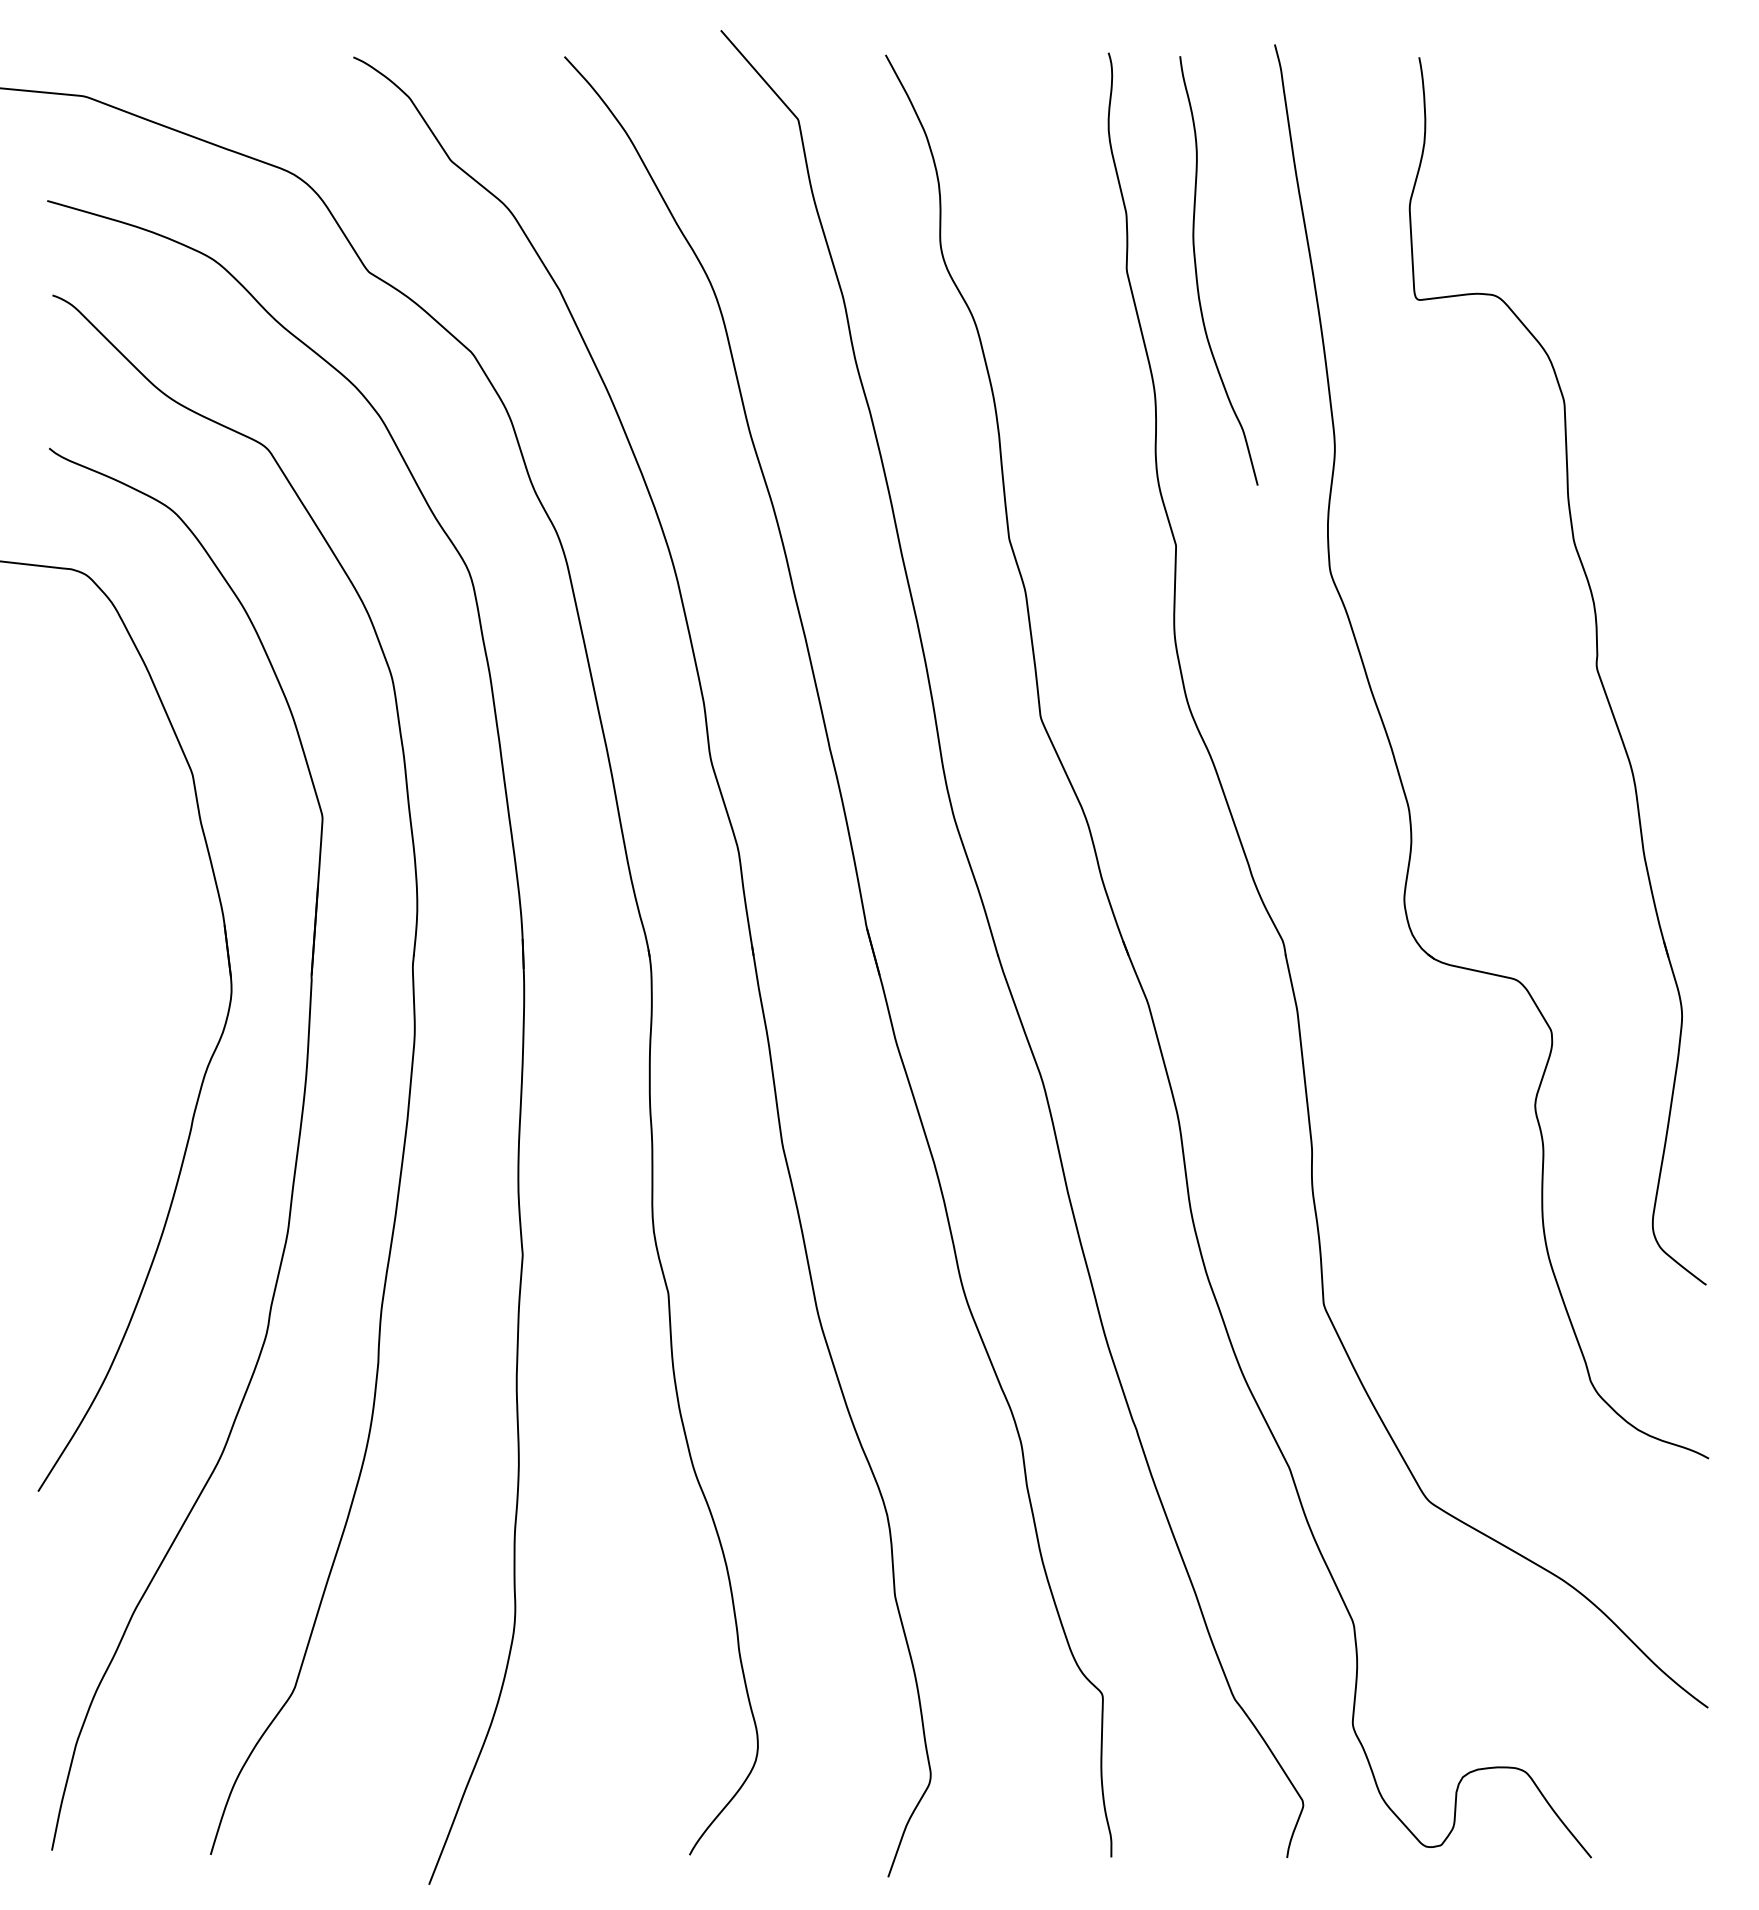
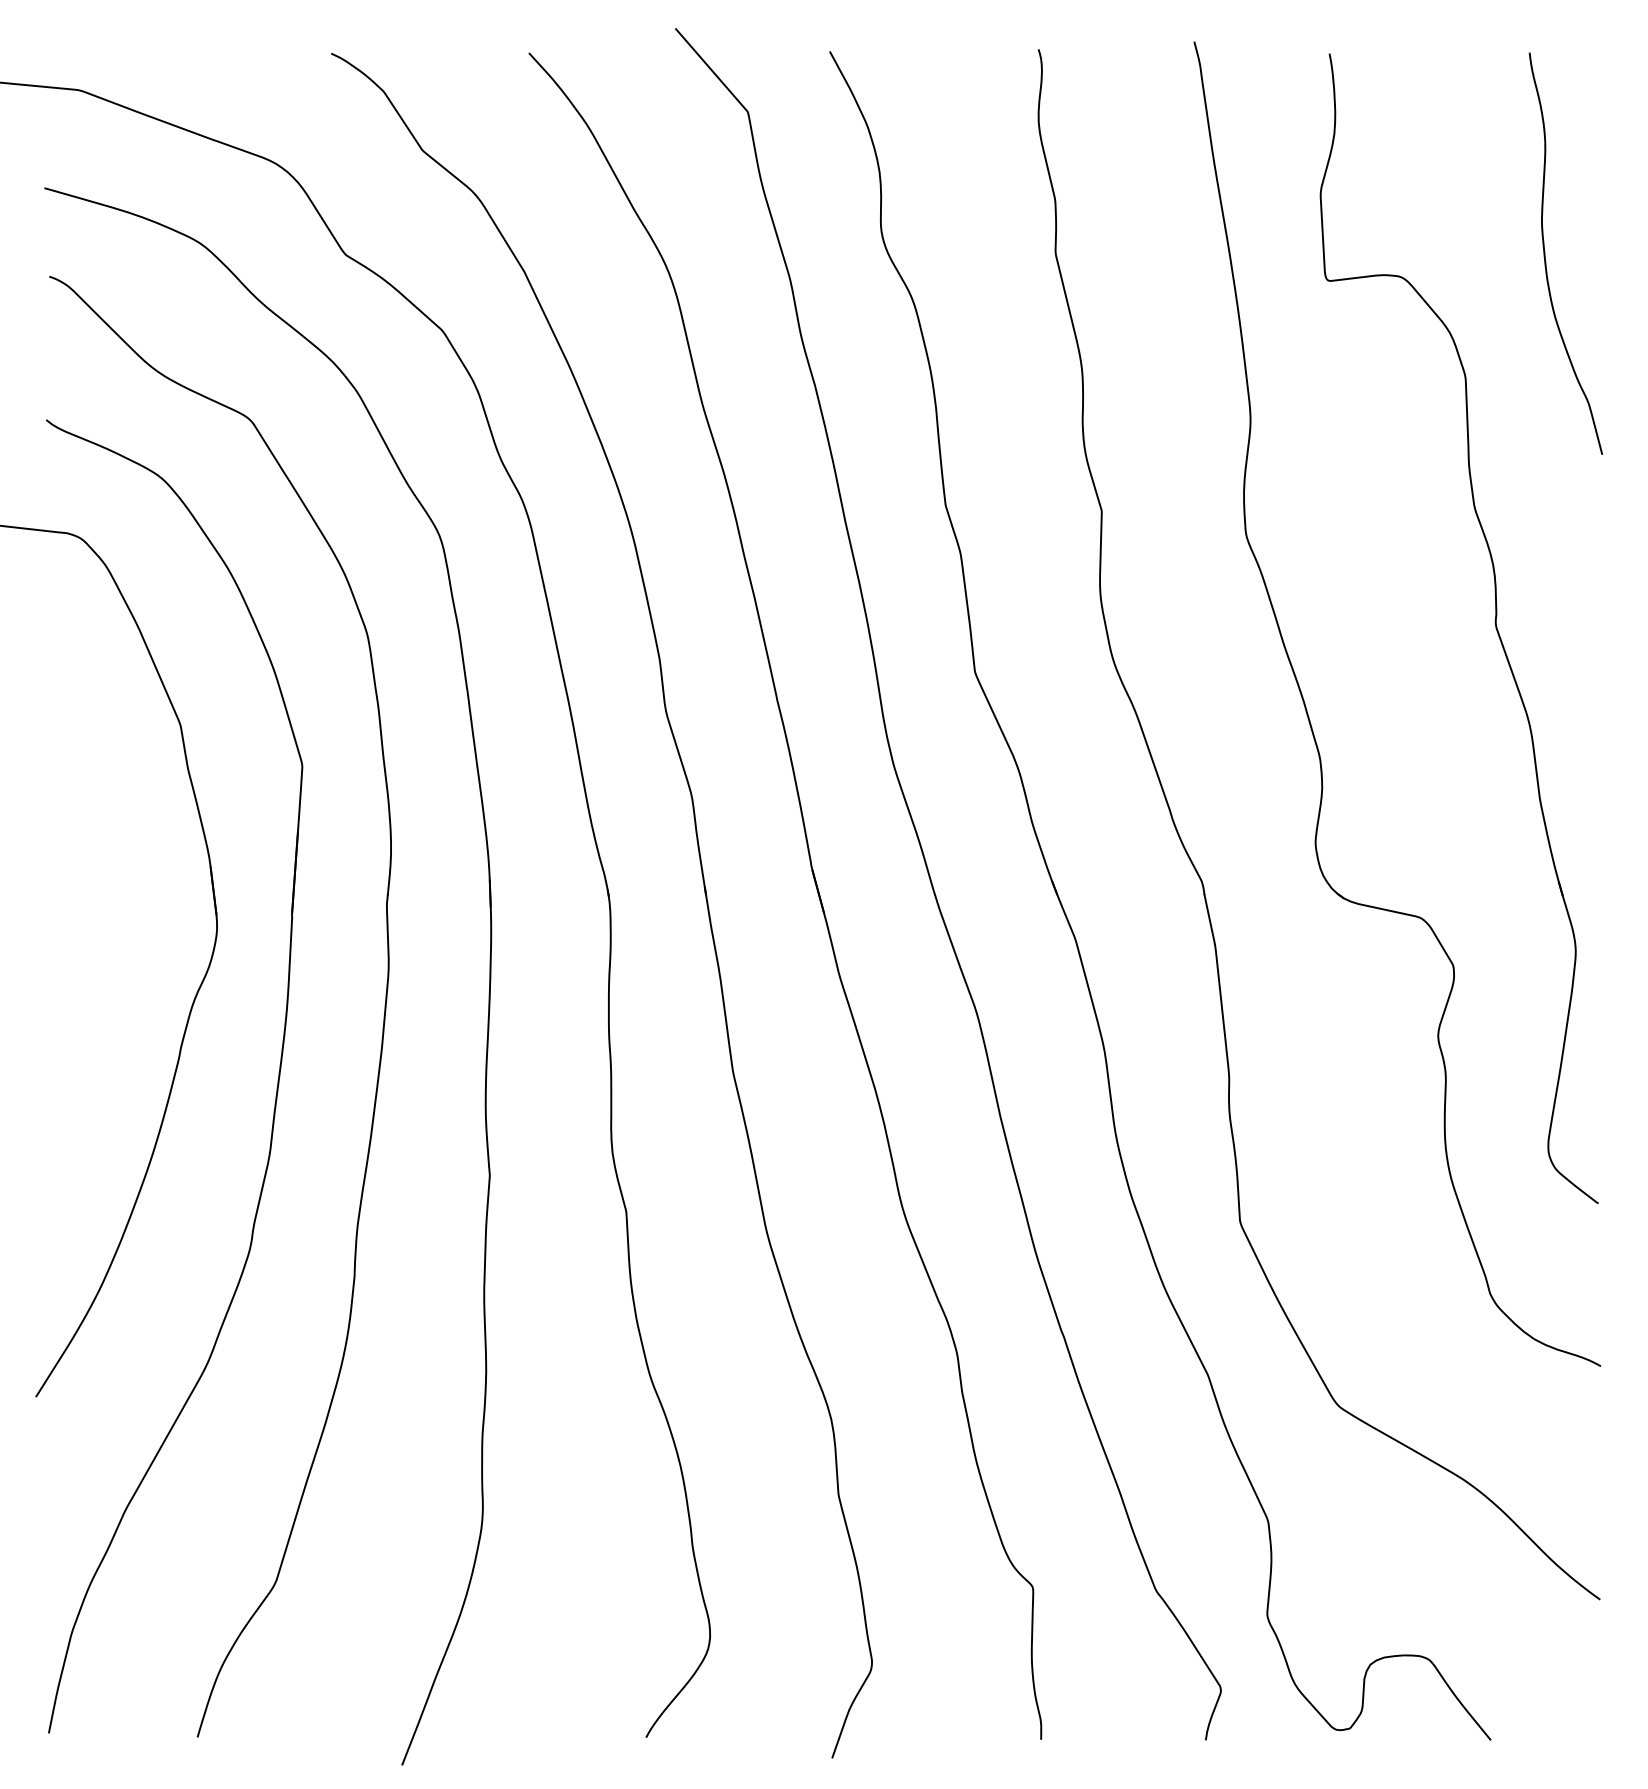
curve: (1197, 270) -> (1545, 253), moved

